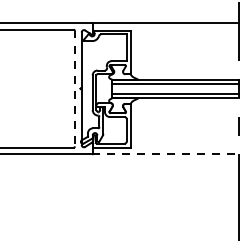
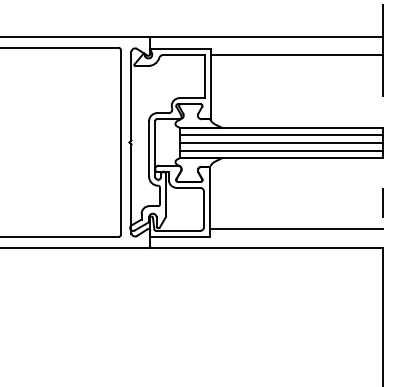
line: (184, 34) -> (296, 55), added
line: (74, 88) -> (119, 142), dashed -> solid
line: (174, 89) -> (280, 143), added
line: (184, 142) -> (296, 228), added
line: (165, 154) -> (266, 248), dashed -> solid

